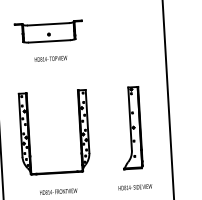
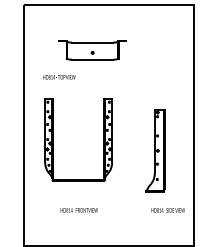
part: (48, 32) -> (92, 50), moved
text: (51, 59) -> (59, 77), moved
part: (29, 133) -> (53, 139), moved
text: (134, 187) -> (167, 210), moved

